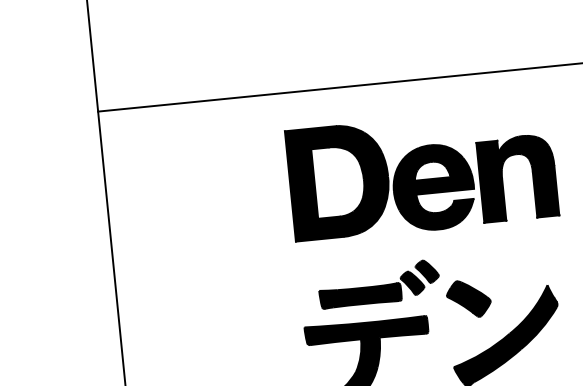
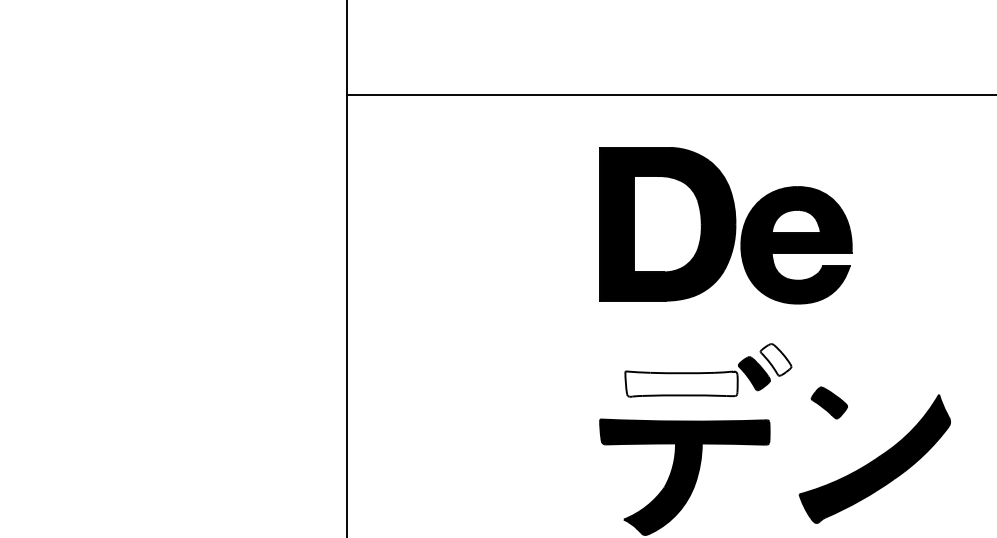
part: (502, 178) -> (892, 242), removed
fill: (426, 271) -> (775, 359), removed
fill: (360, 295) -> (681, 383), removed
part: (468, 298) -> (829, 402), size x0.6

